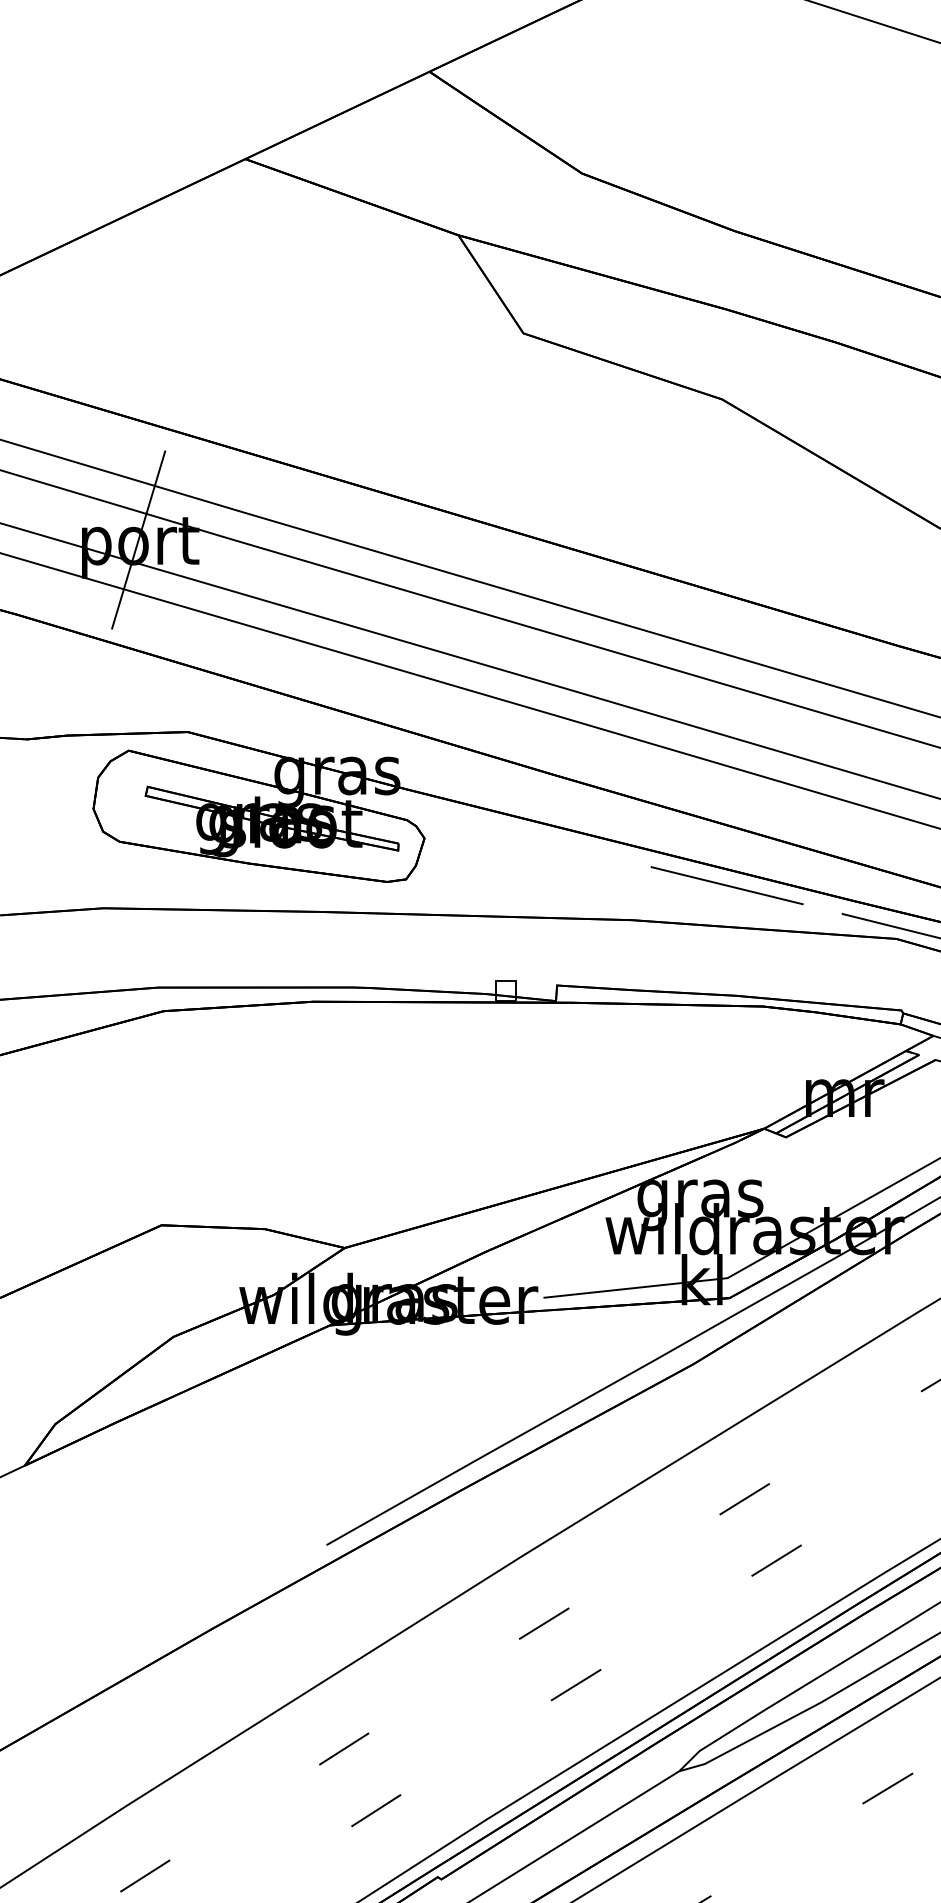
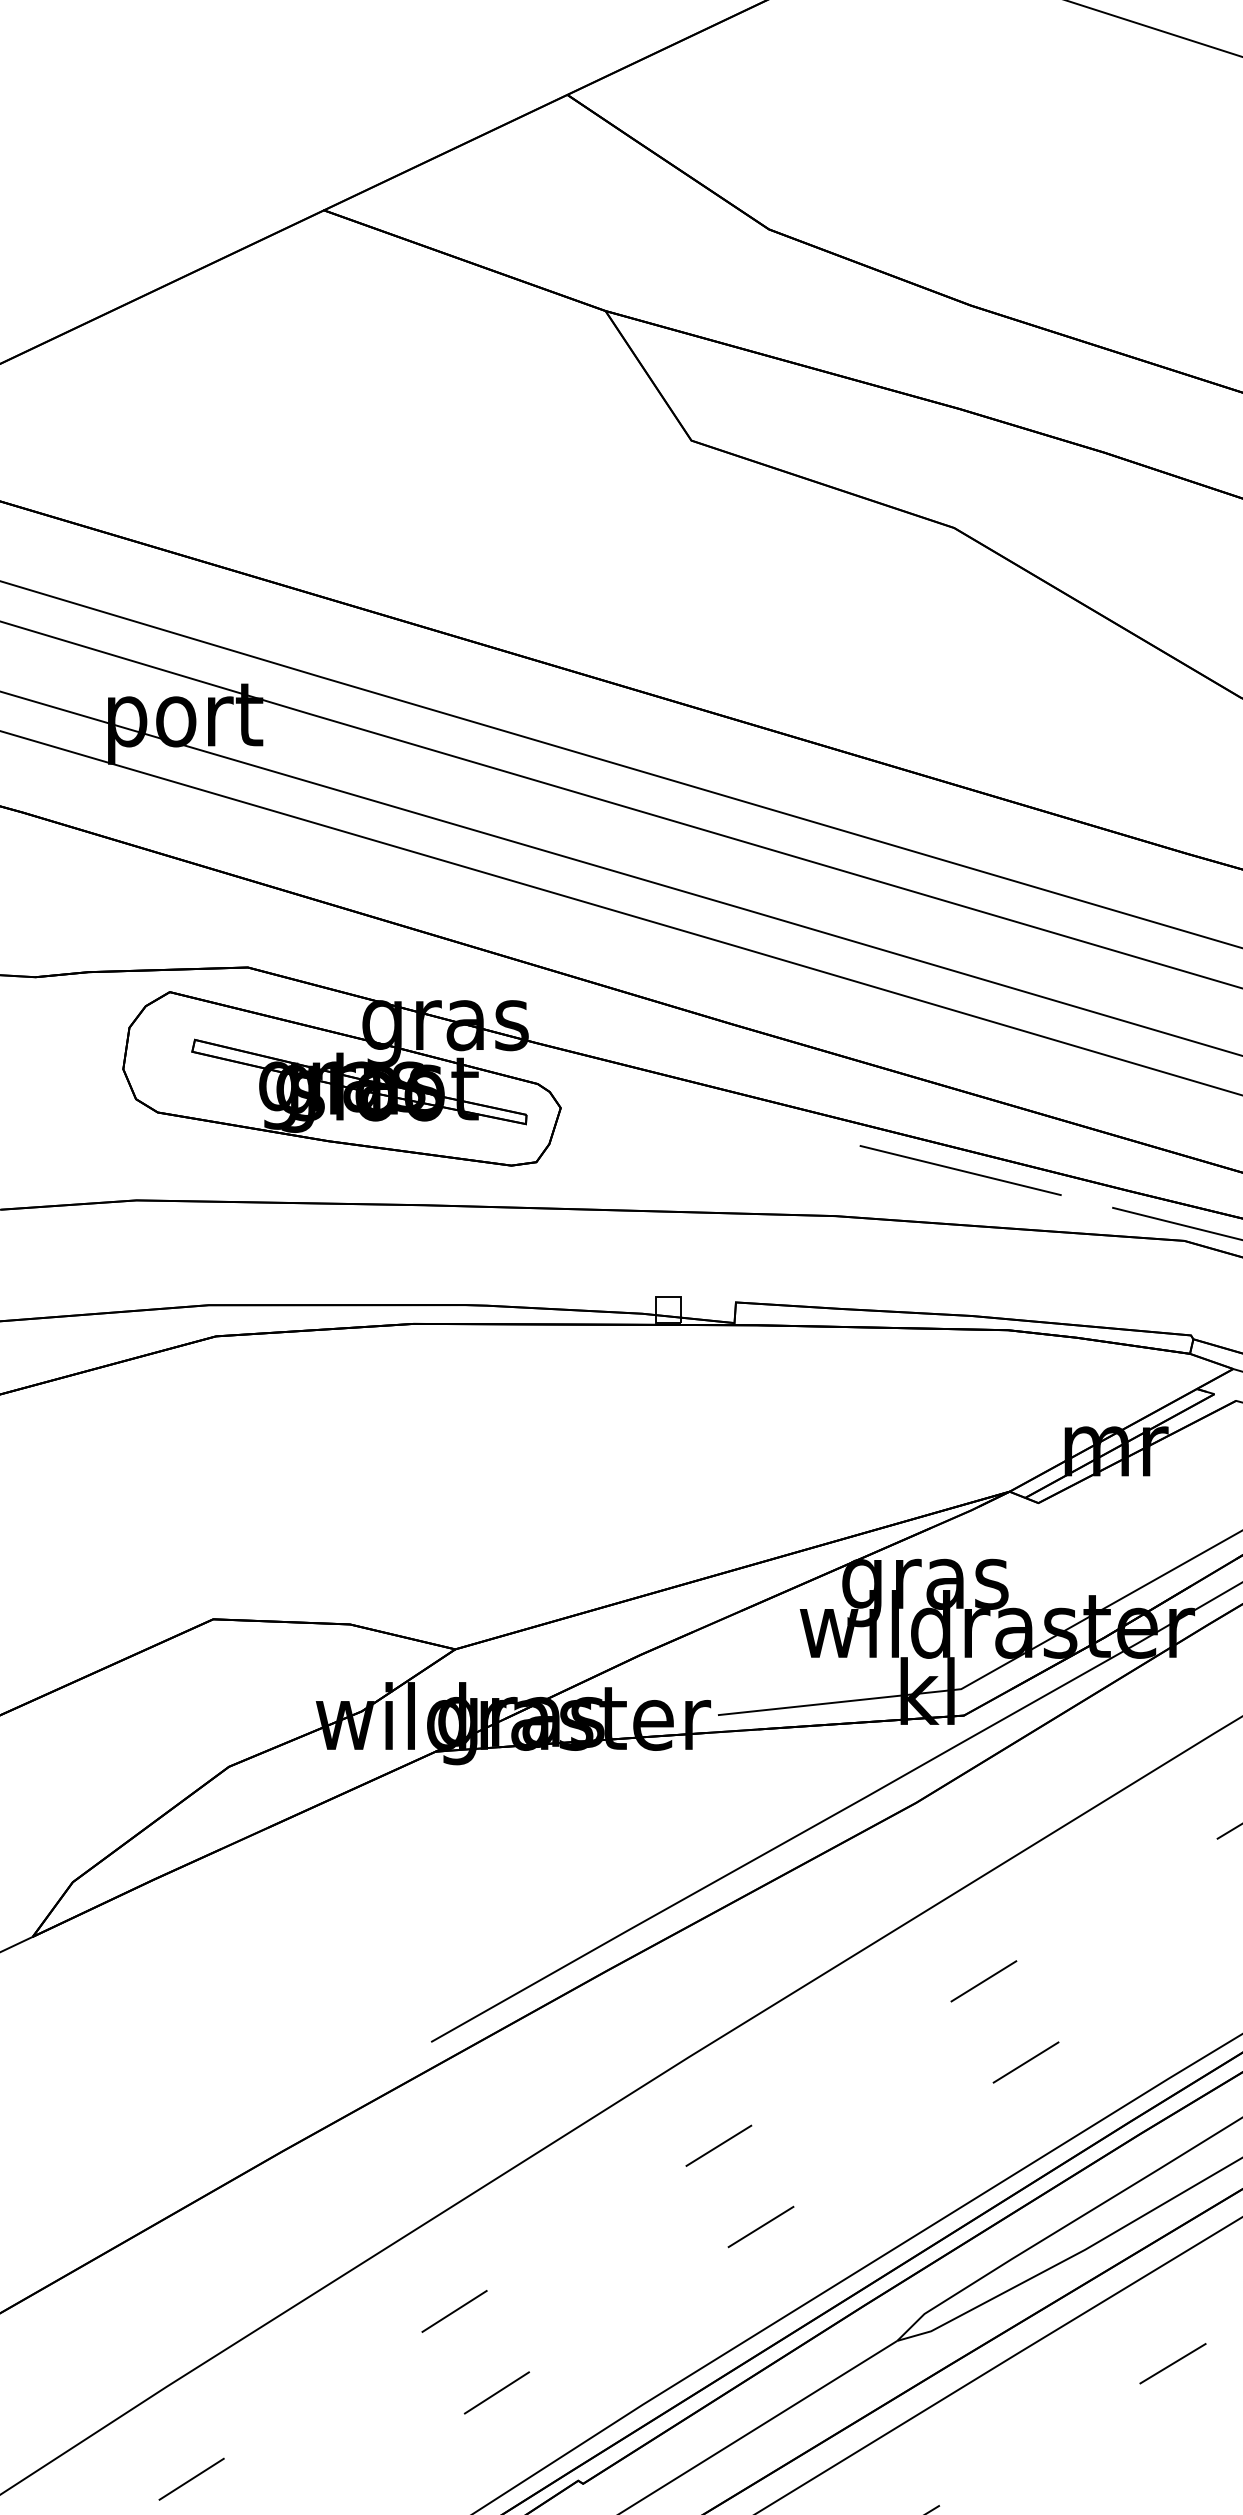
line: (138, 539) -> (182, 713), removed

